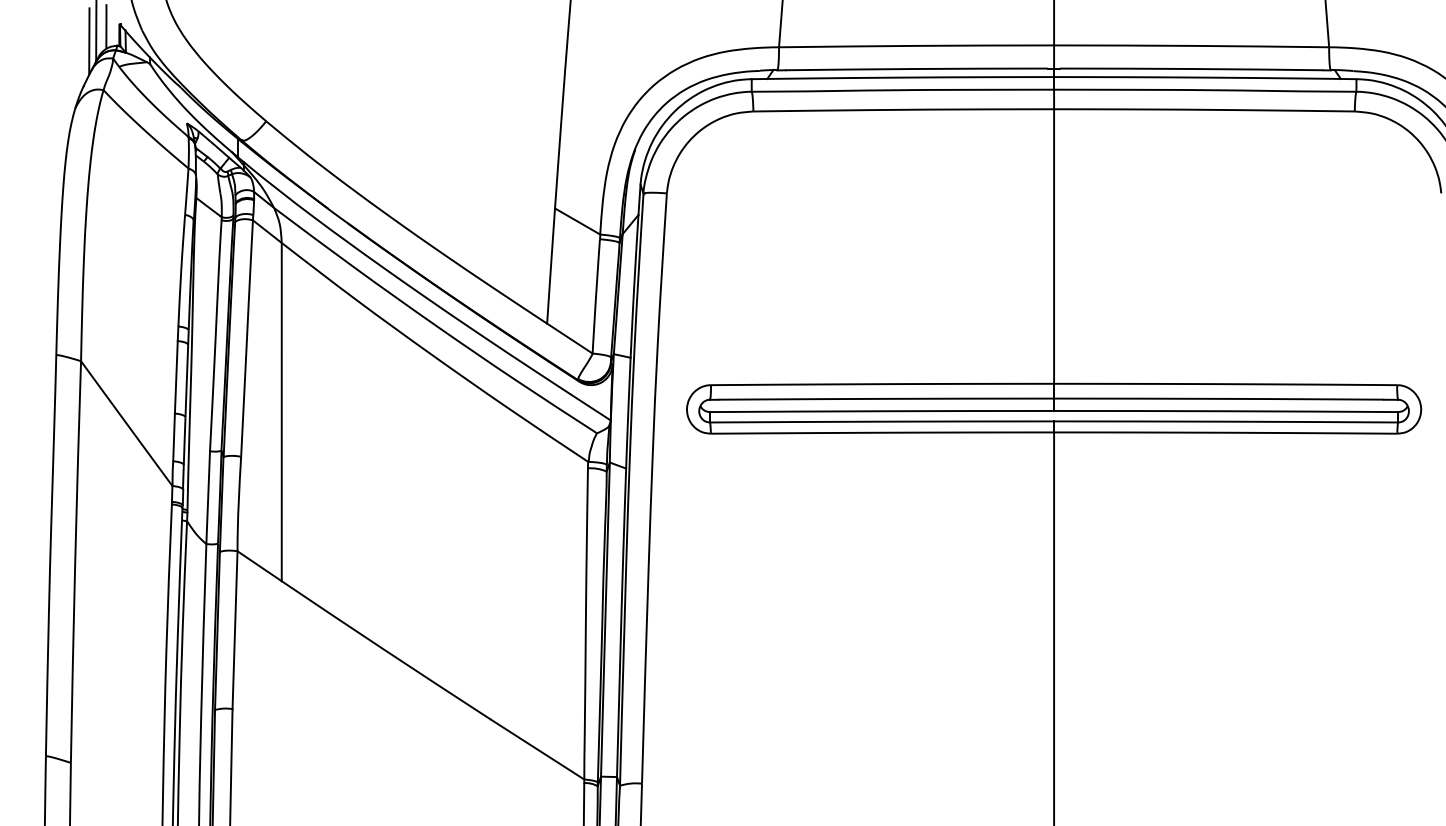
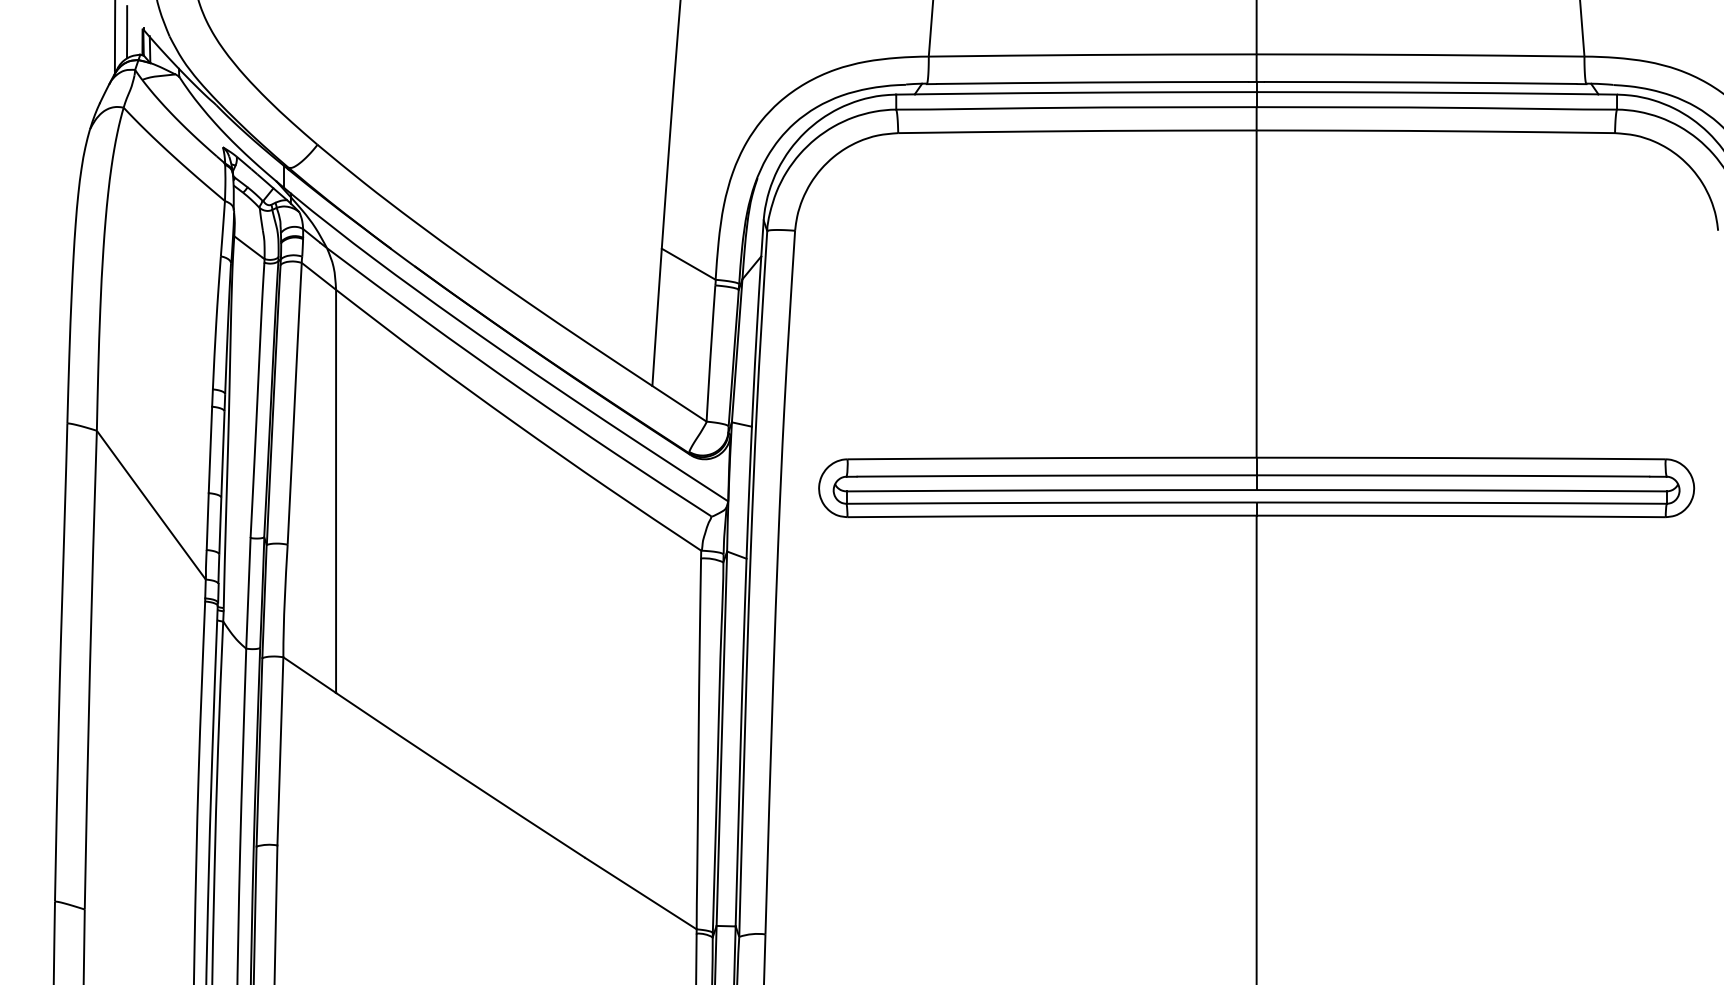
line: (89, 41) -> (106, 49), removed

